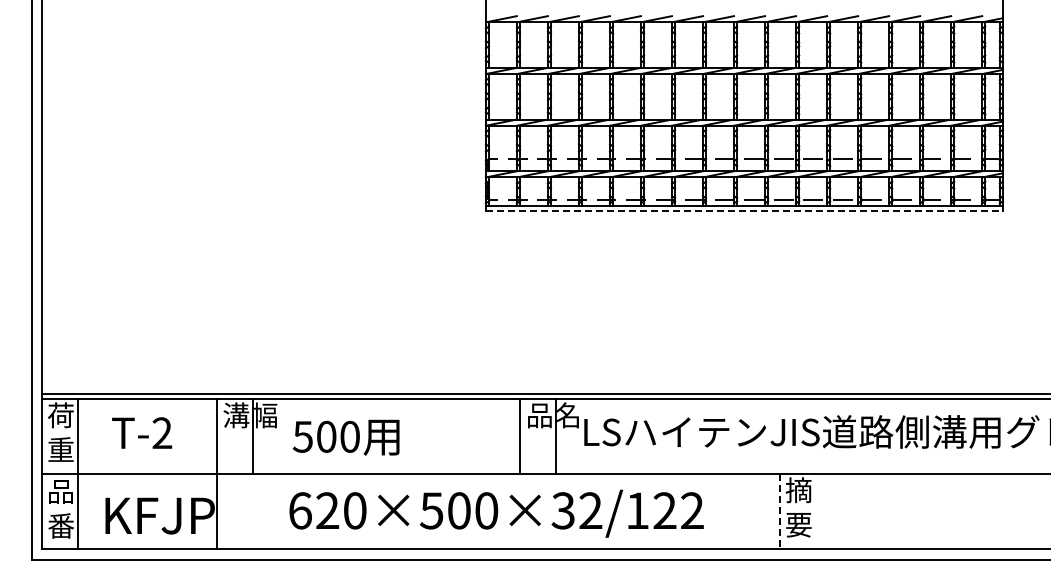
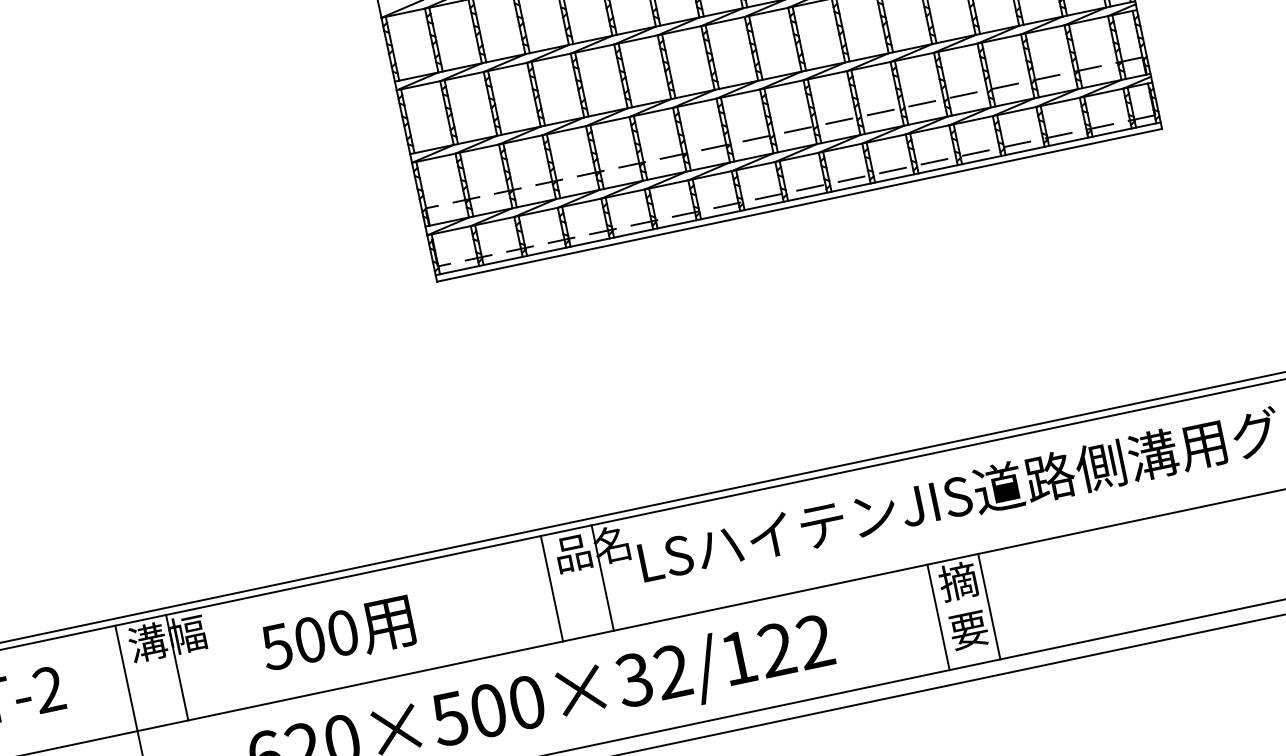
line: (744, 210) -> (799, 205), dashed -> solid
text: (346, 437) -> (338, 634), moved
line: (779, 511) -> (937, 616), dashed -> solid
line: (816, 511) -> (989, 606), added

